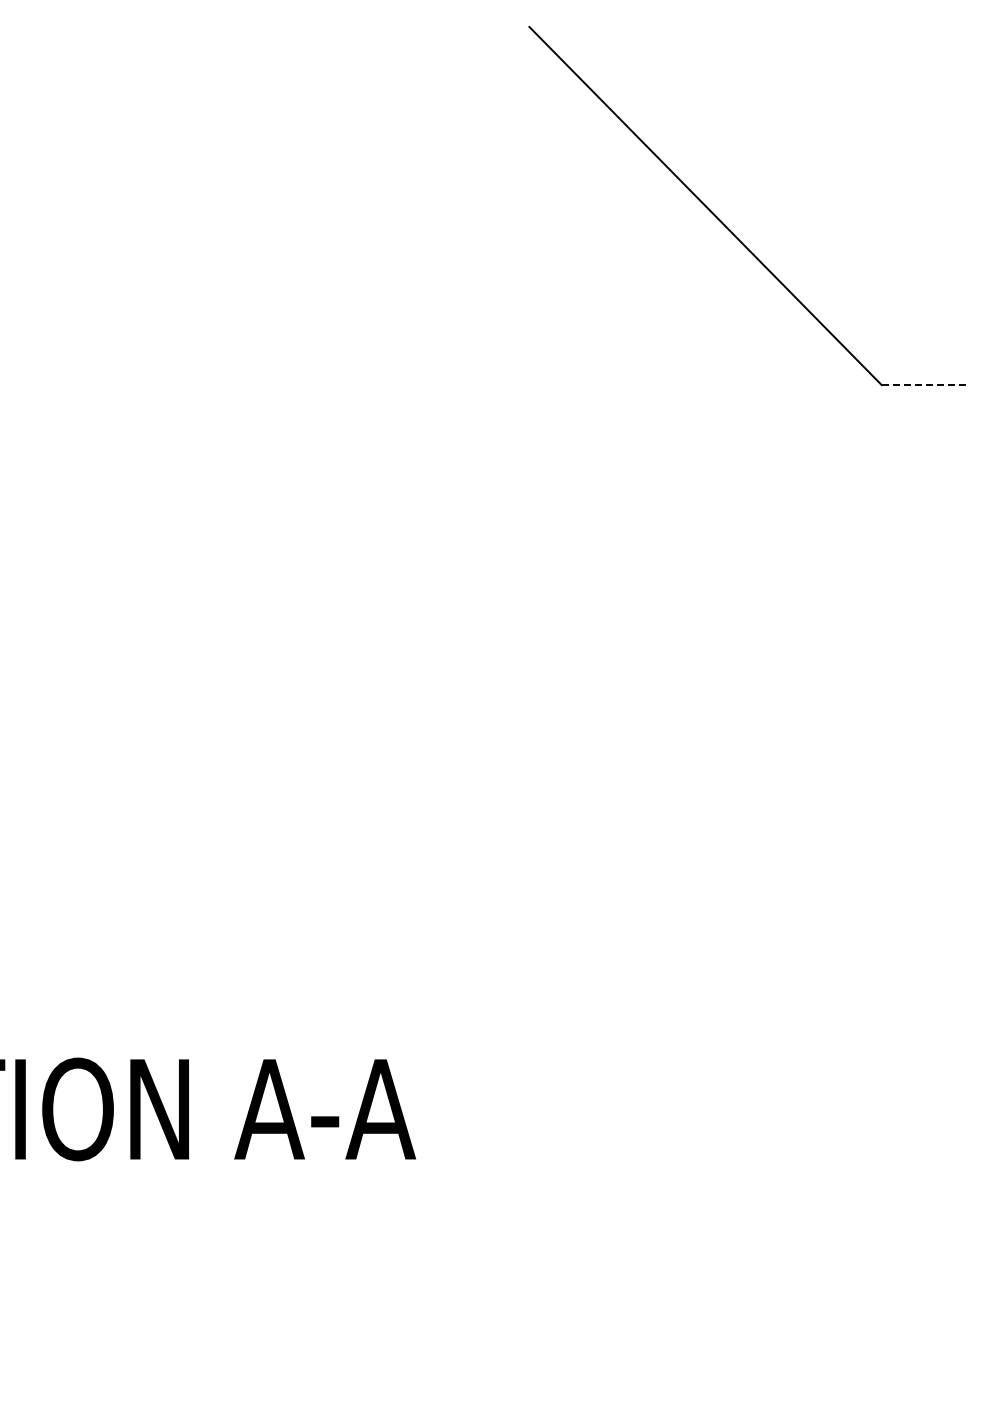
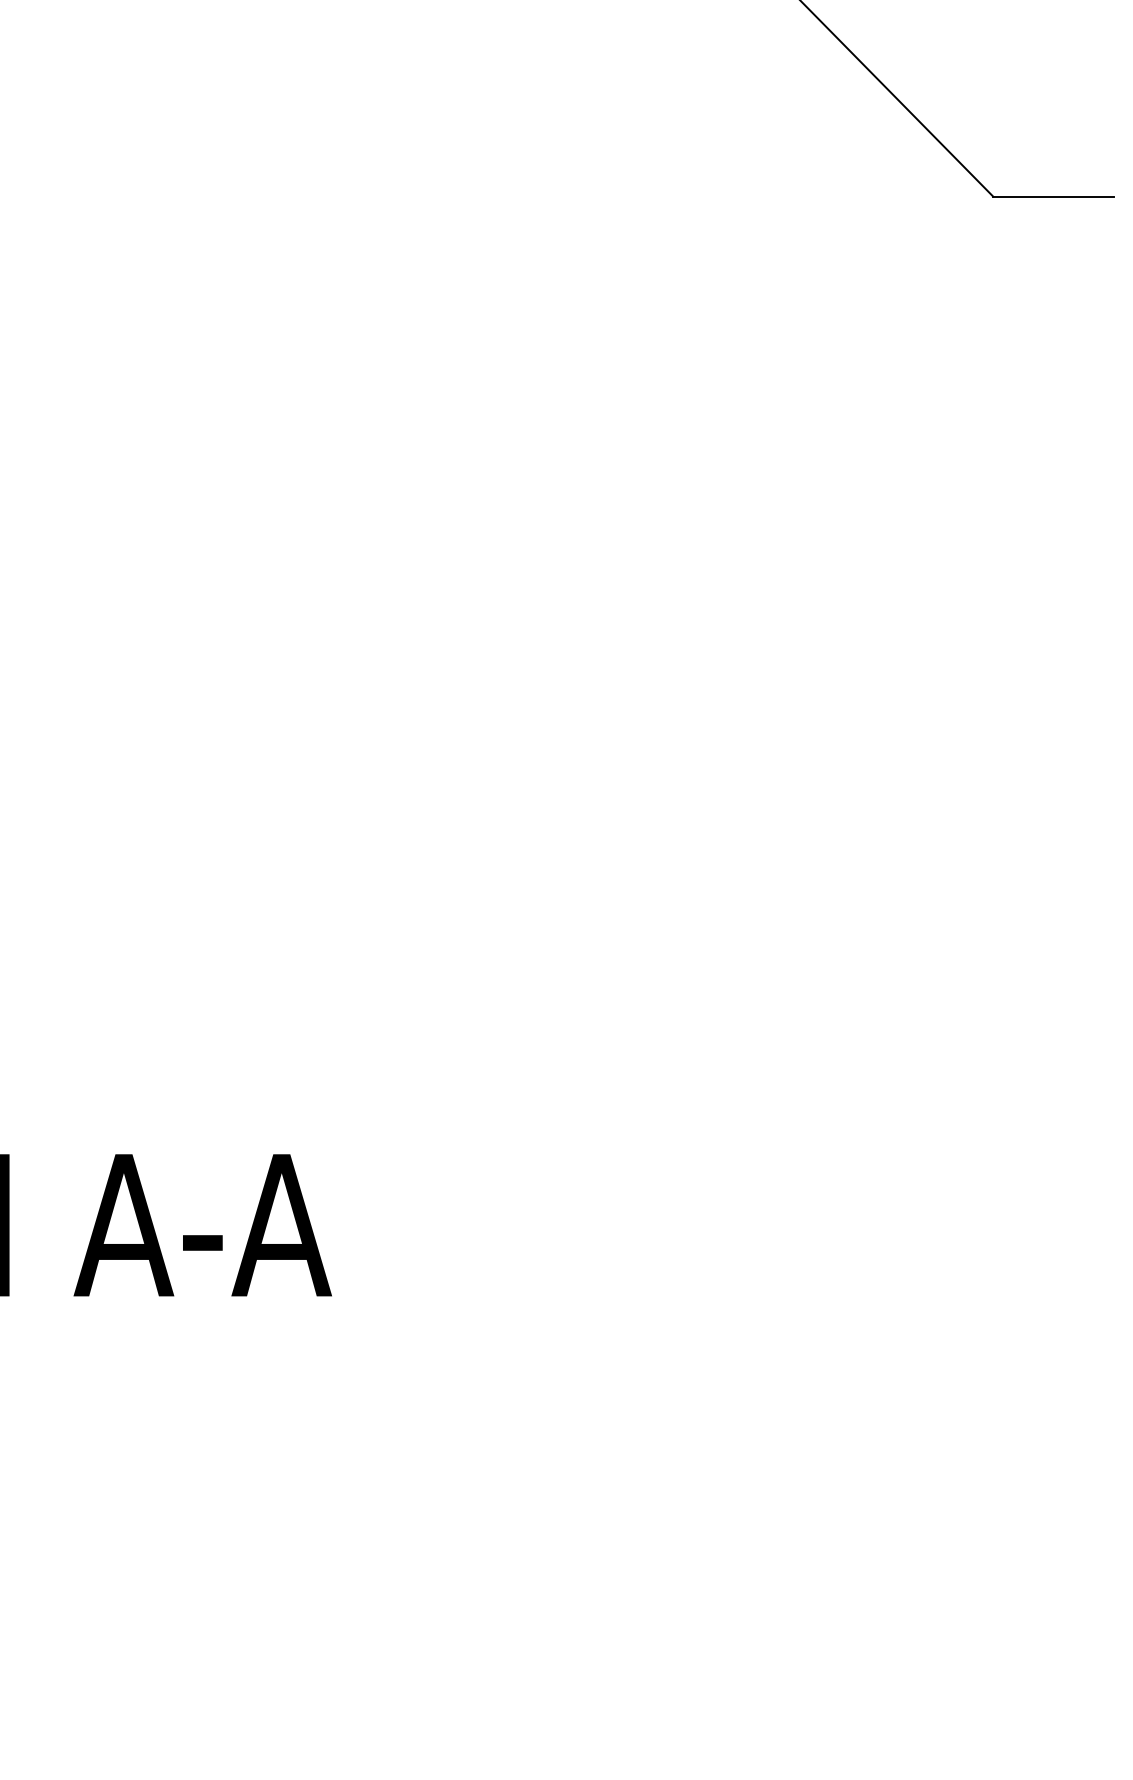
line: (924, 385) -> (1053, 197), dashed -> solid

